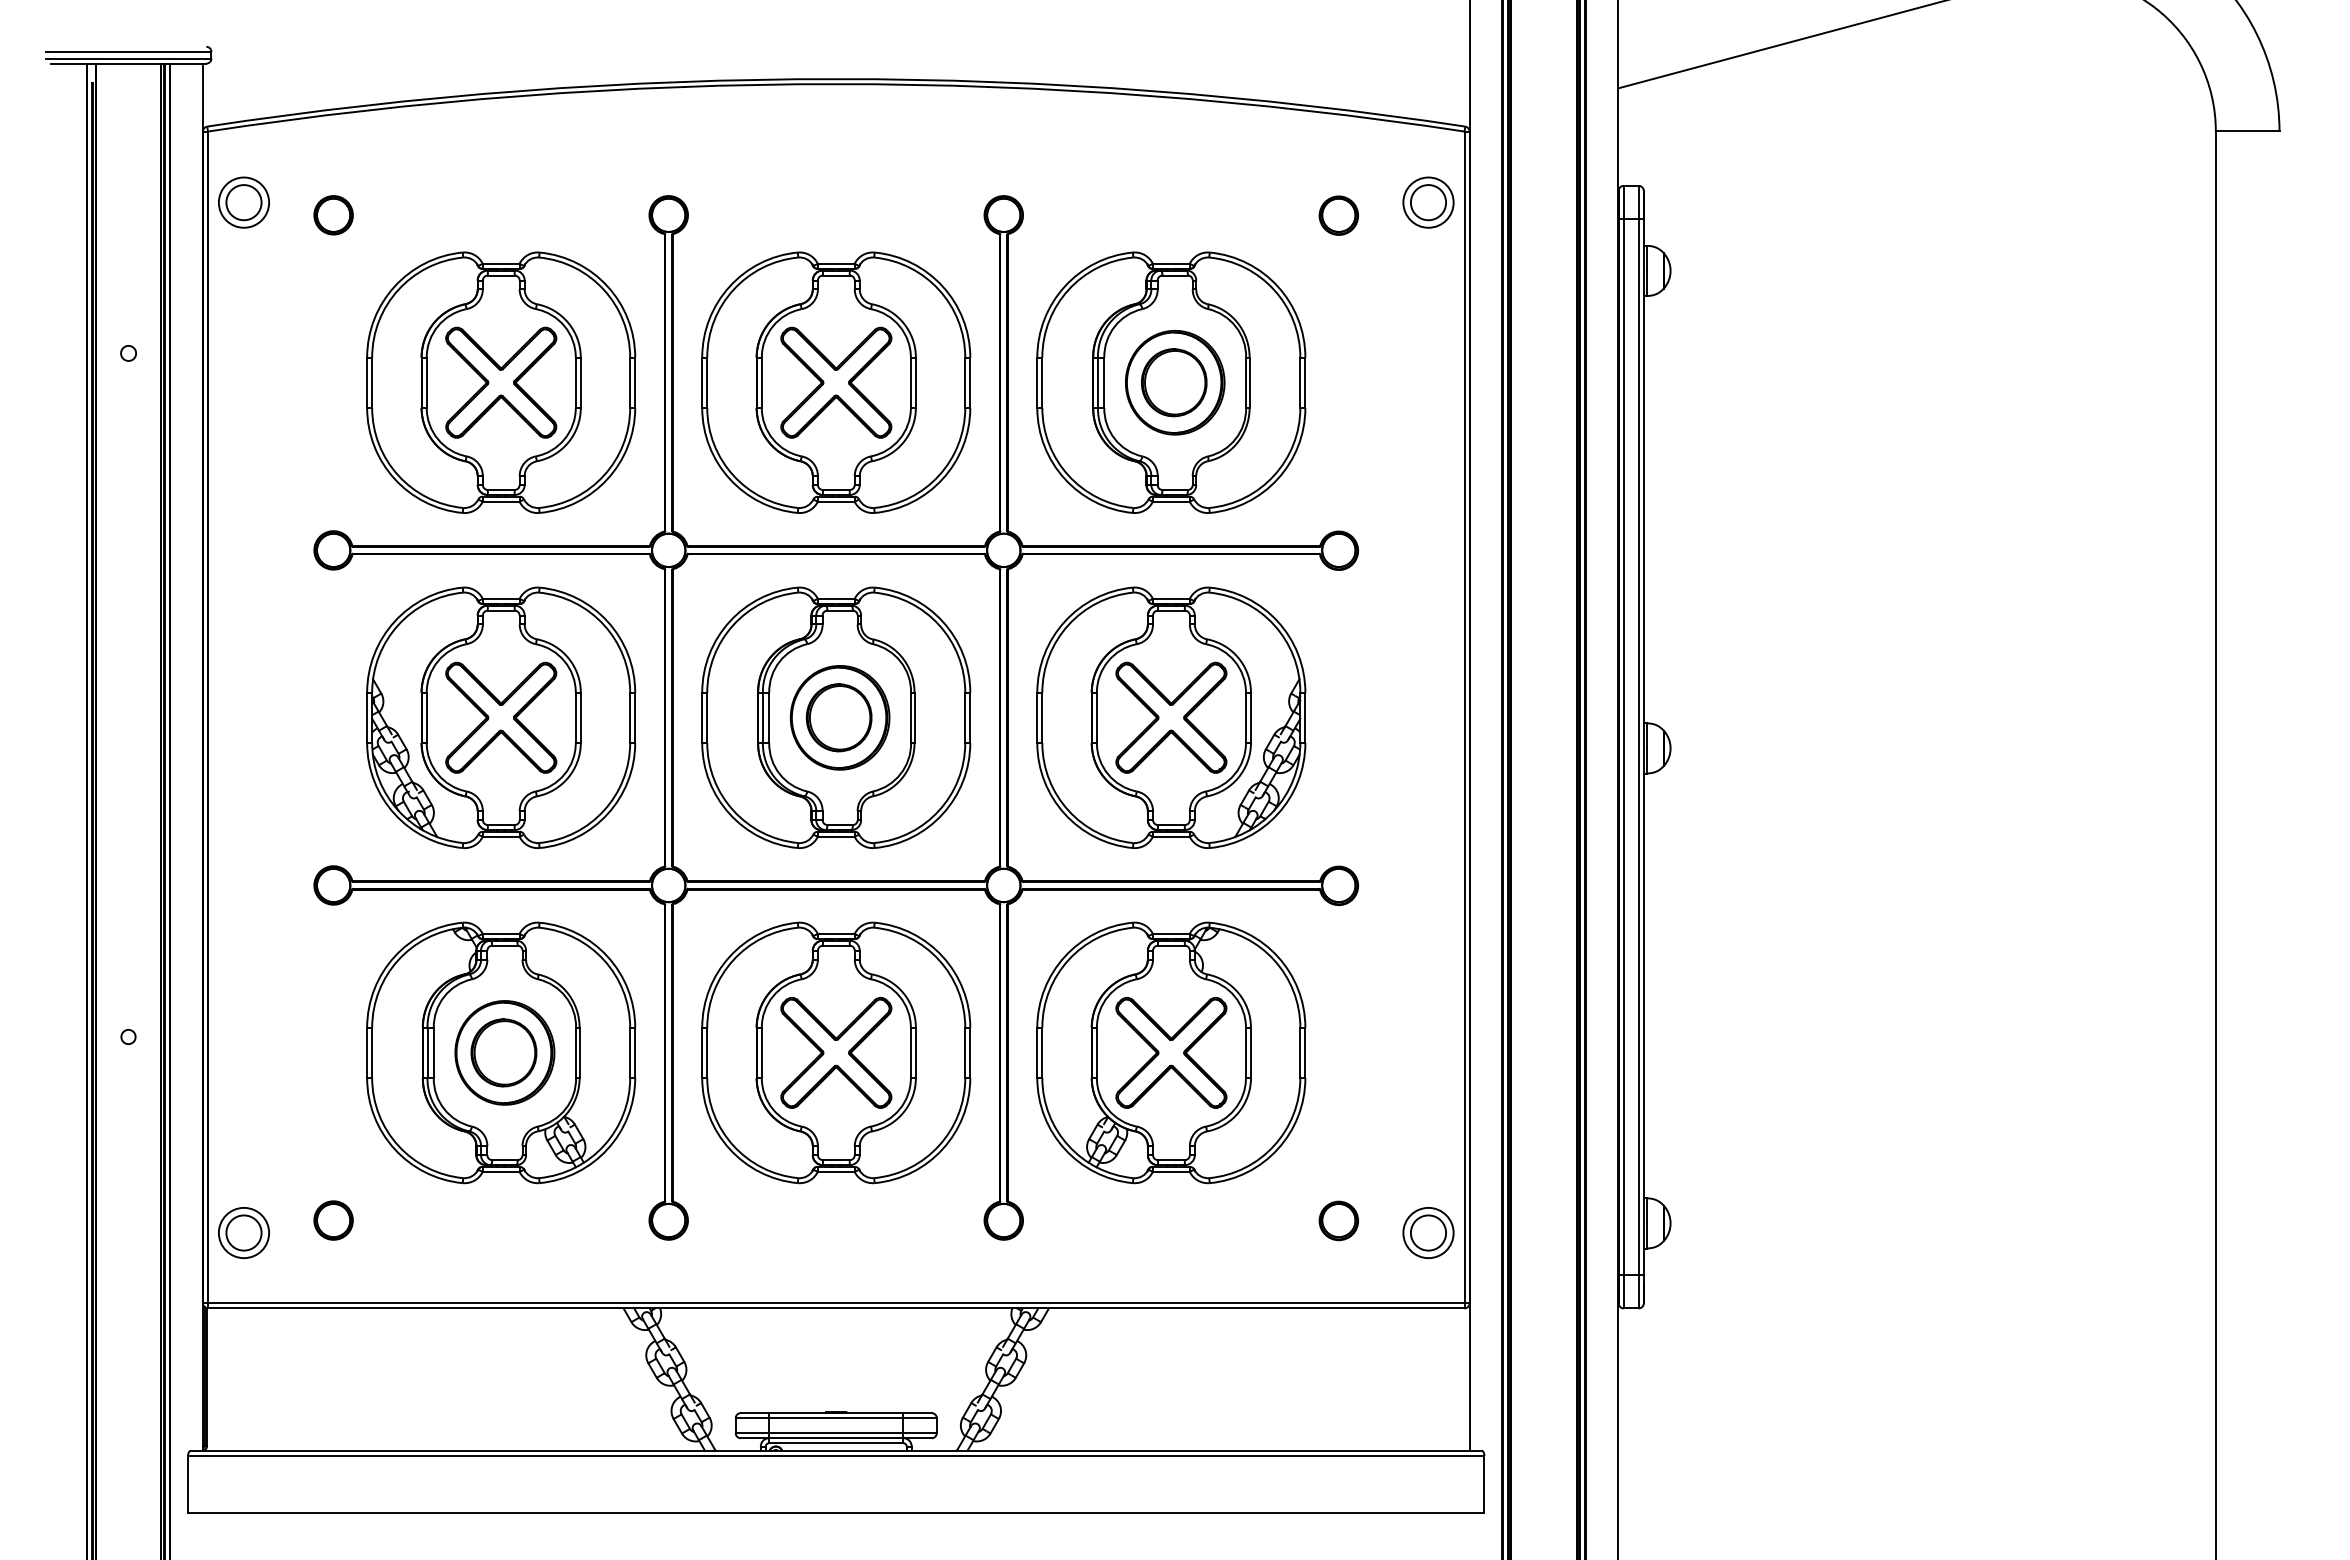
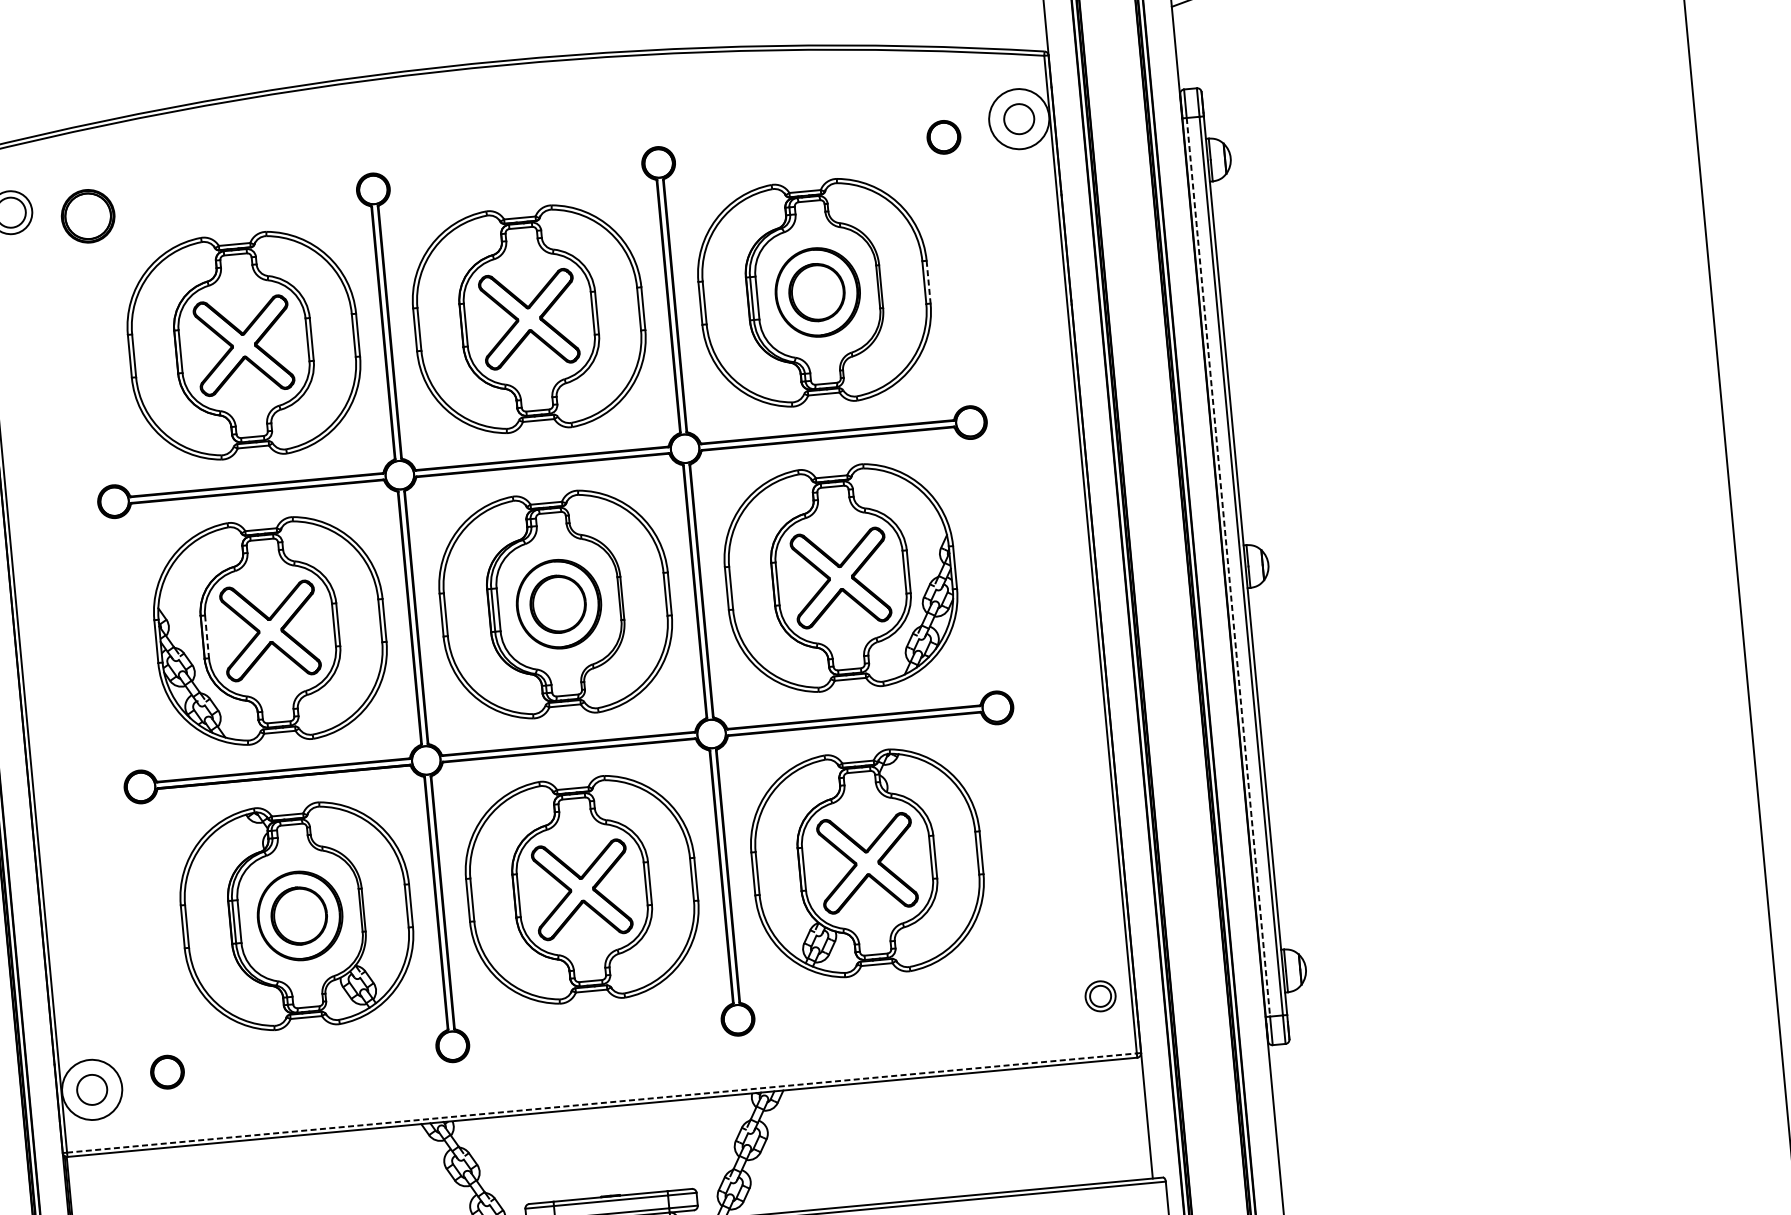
circle: (1428, 202) -> (1019, 119), size x1.4
part: (333, 215) -> (88, 216), size x1.6
line: (1305, 383) -> (928, 282), solid -> dashed
line: (426, 718) -> (206, 637), solid -> dashed
line: (1623, 747) -> (1228, 567), solid -> dashed
part: (1338, 1220) -> (1022, 992), removed
circle: (243, 1232) -> (91, 1089), size x1.4
part: (1428, 1232) -> (1100, 995), size x0.7
line: (836, 1303) -> (602, 1103), solid -> dashed

